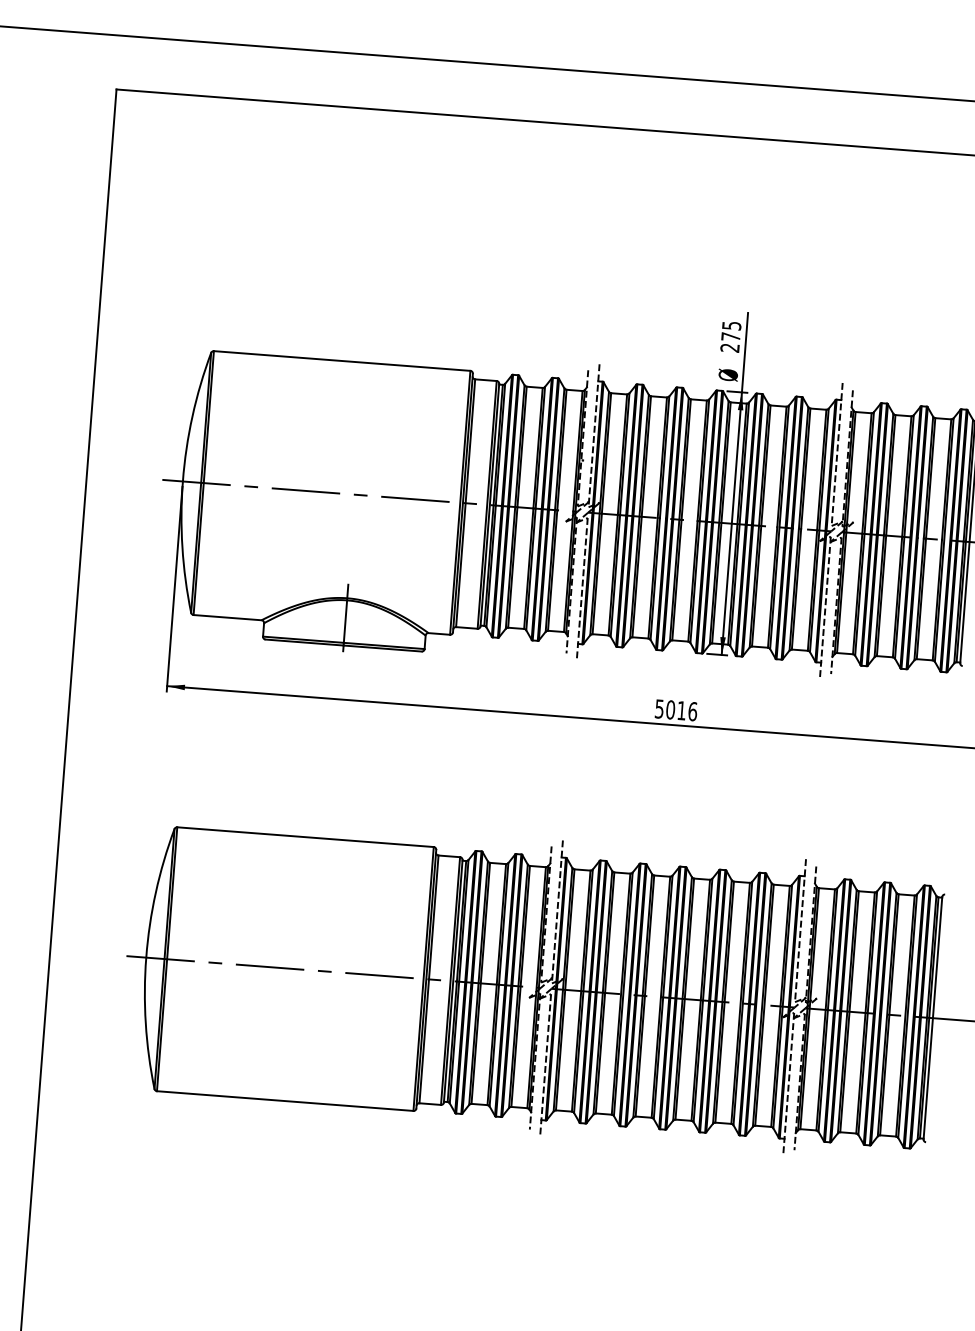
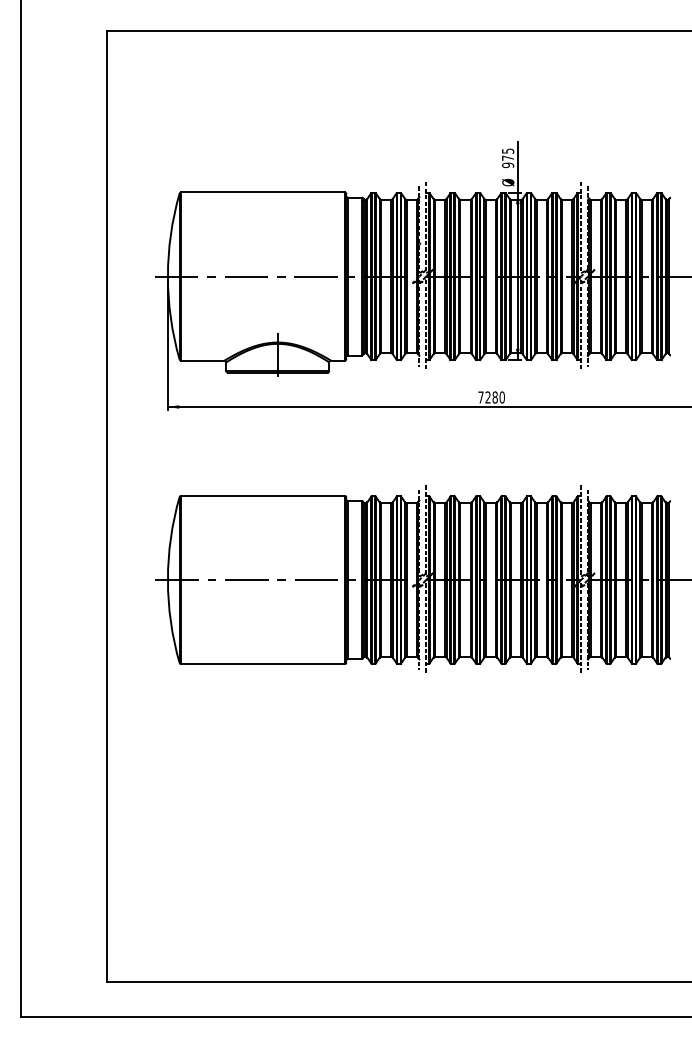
text: (730, 348) -> (508, 165), 275 -> 975
text: (675, 710) -> (491, 397), 5016 -> 7280

